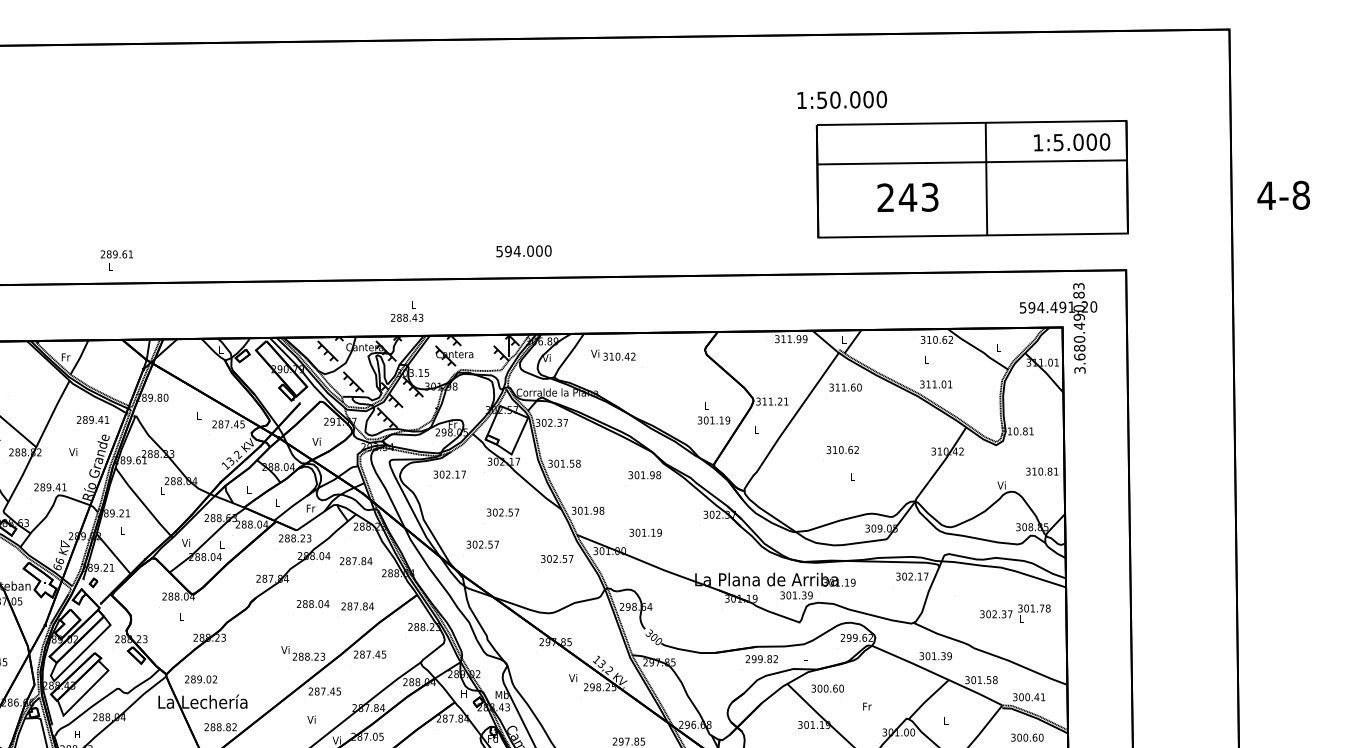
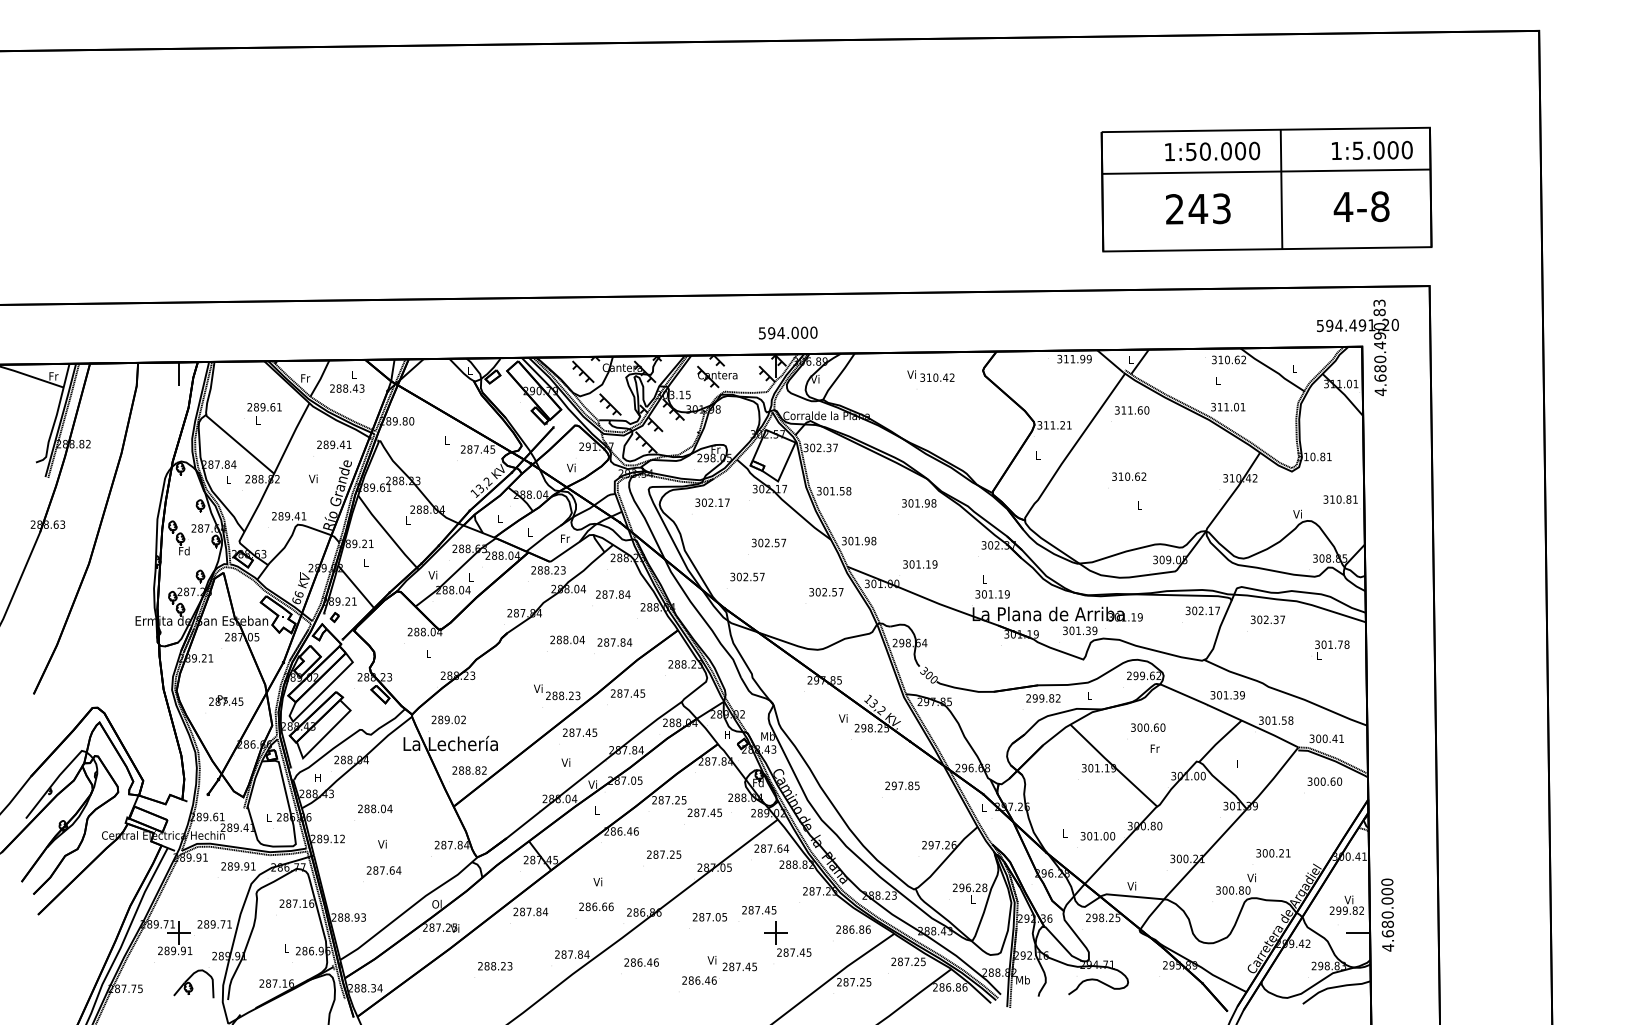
text: (842, 99) -> (1212, 151), moved
text: (1283, 195) -> (1361, 206), moved
text: (524, 250) -> (788, 332), moved
text: (116, 260) -> (264, 413), moved
text: (407, 314) -> (347, 385), moved
text: (612, 354) -> (930, 375), moved
text: (1079, 370) -> (1380, 392), 3.680.490,83 -> 4.680.490,83
text: (713, 413) -> (992, 586), moved
text: (995, 613) -> (1267, 619), moved
text: (827, 688) -> (1148, 727), moved

